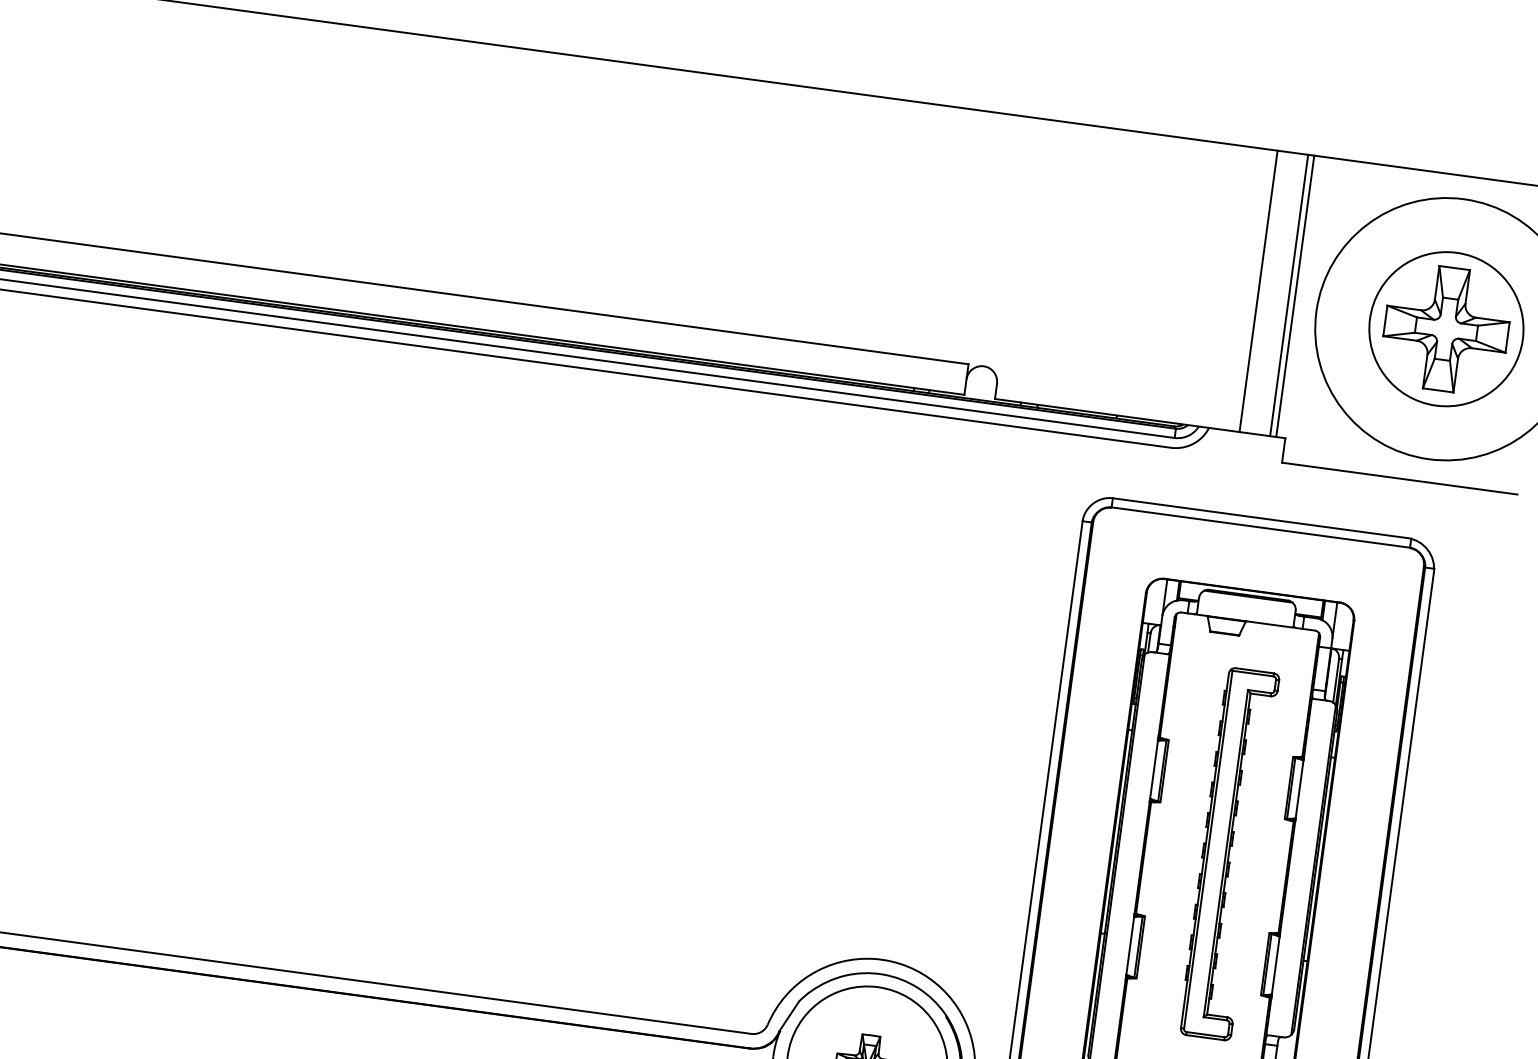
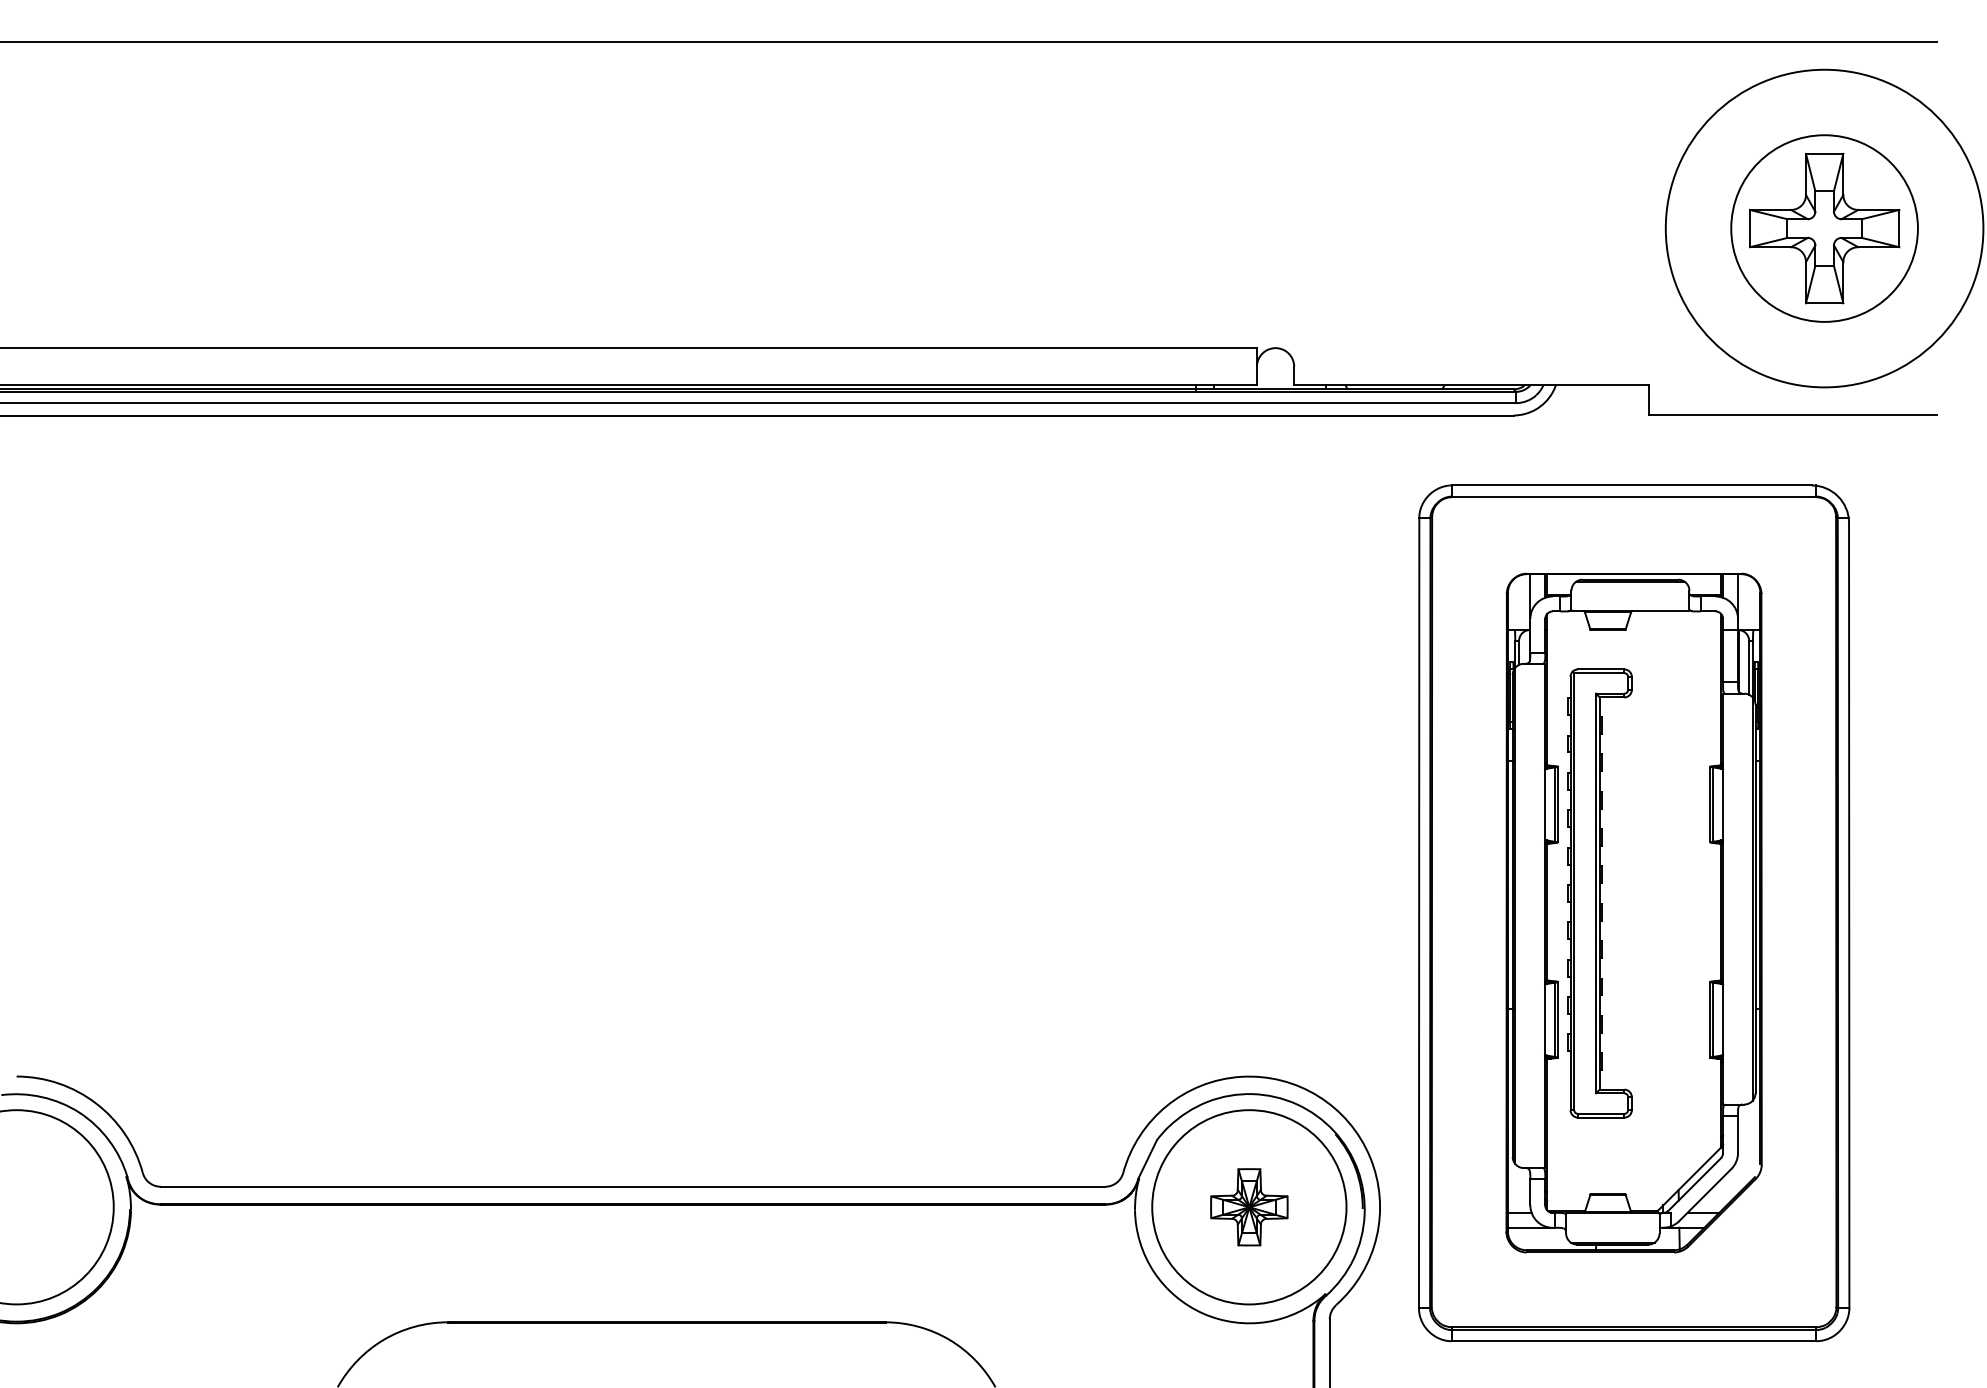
line: (1258, 291) -> (1593, 213), removed
line: (1289, 295) -> (1630, 213), removed
line: (1294, 296) -> (1637, 213), removed
part: (1228, 854) -> (1599, 893), moved

